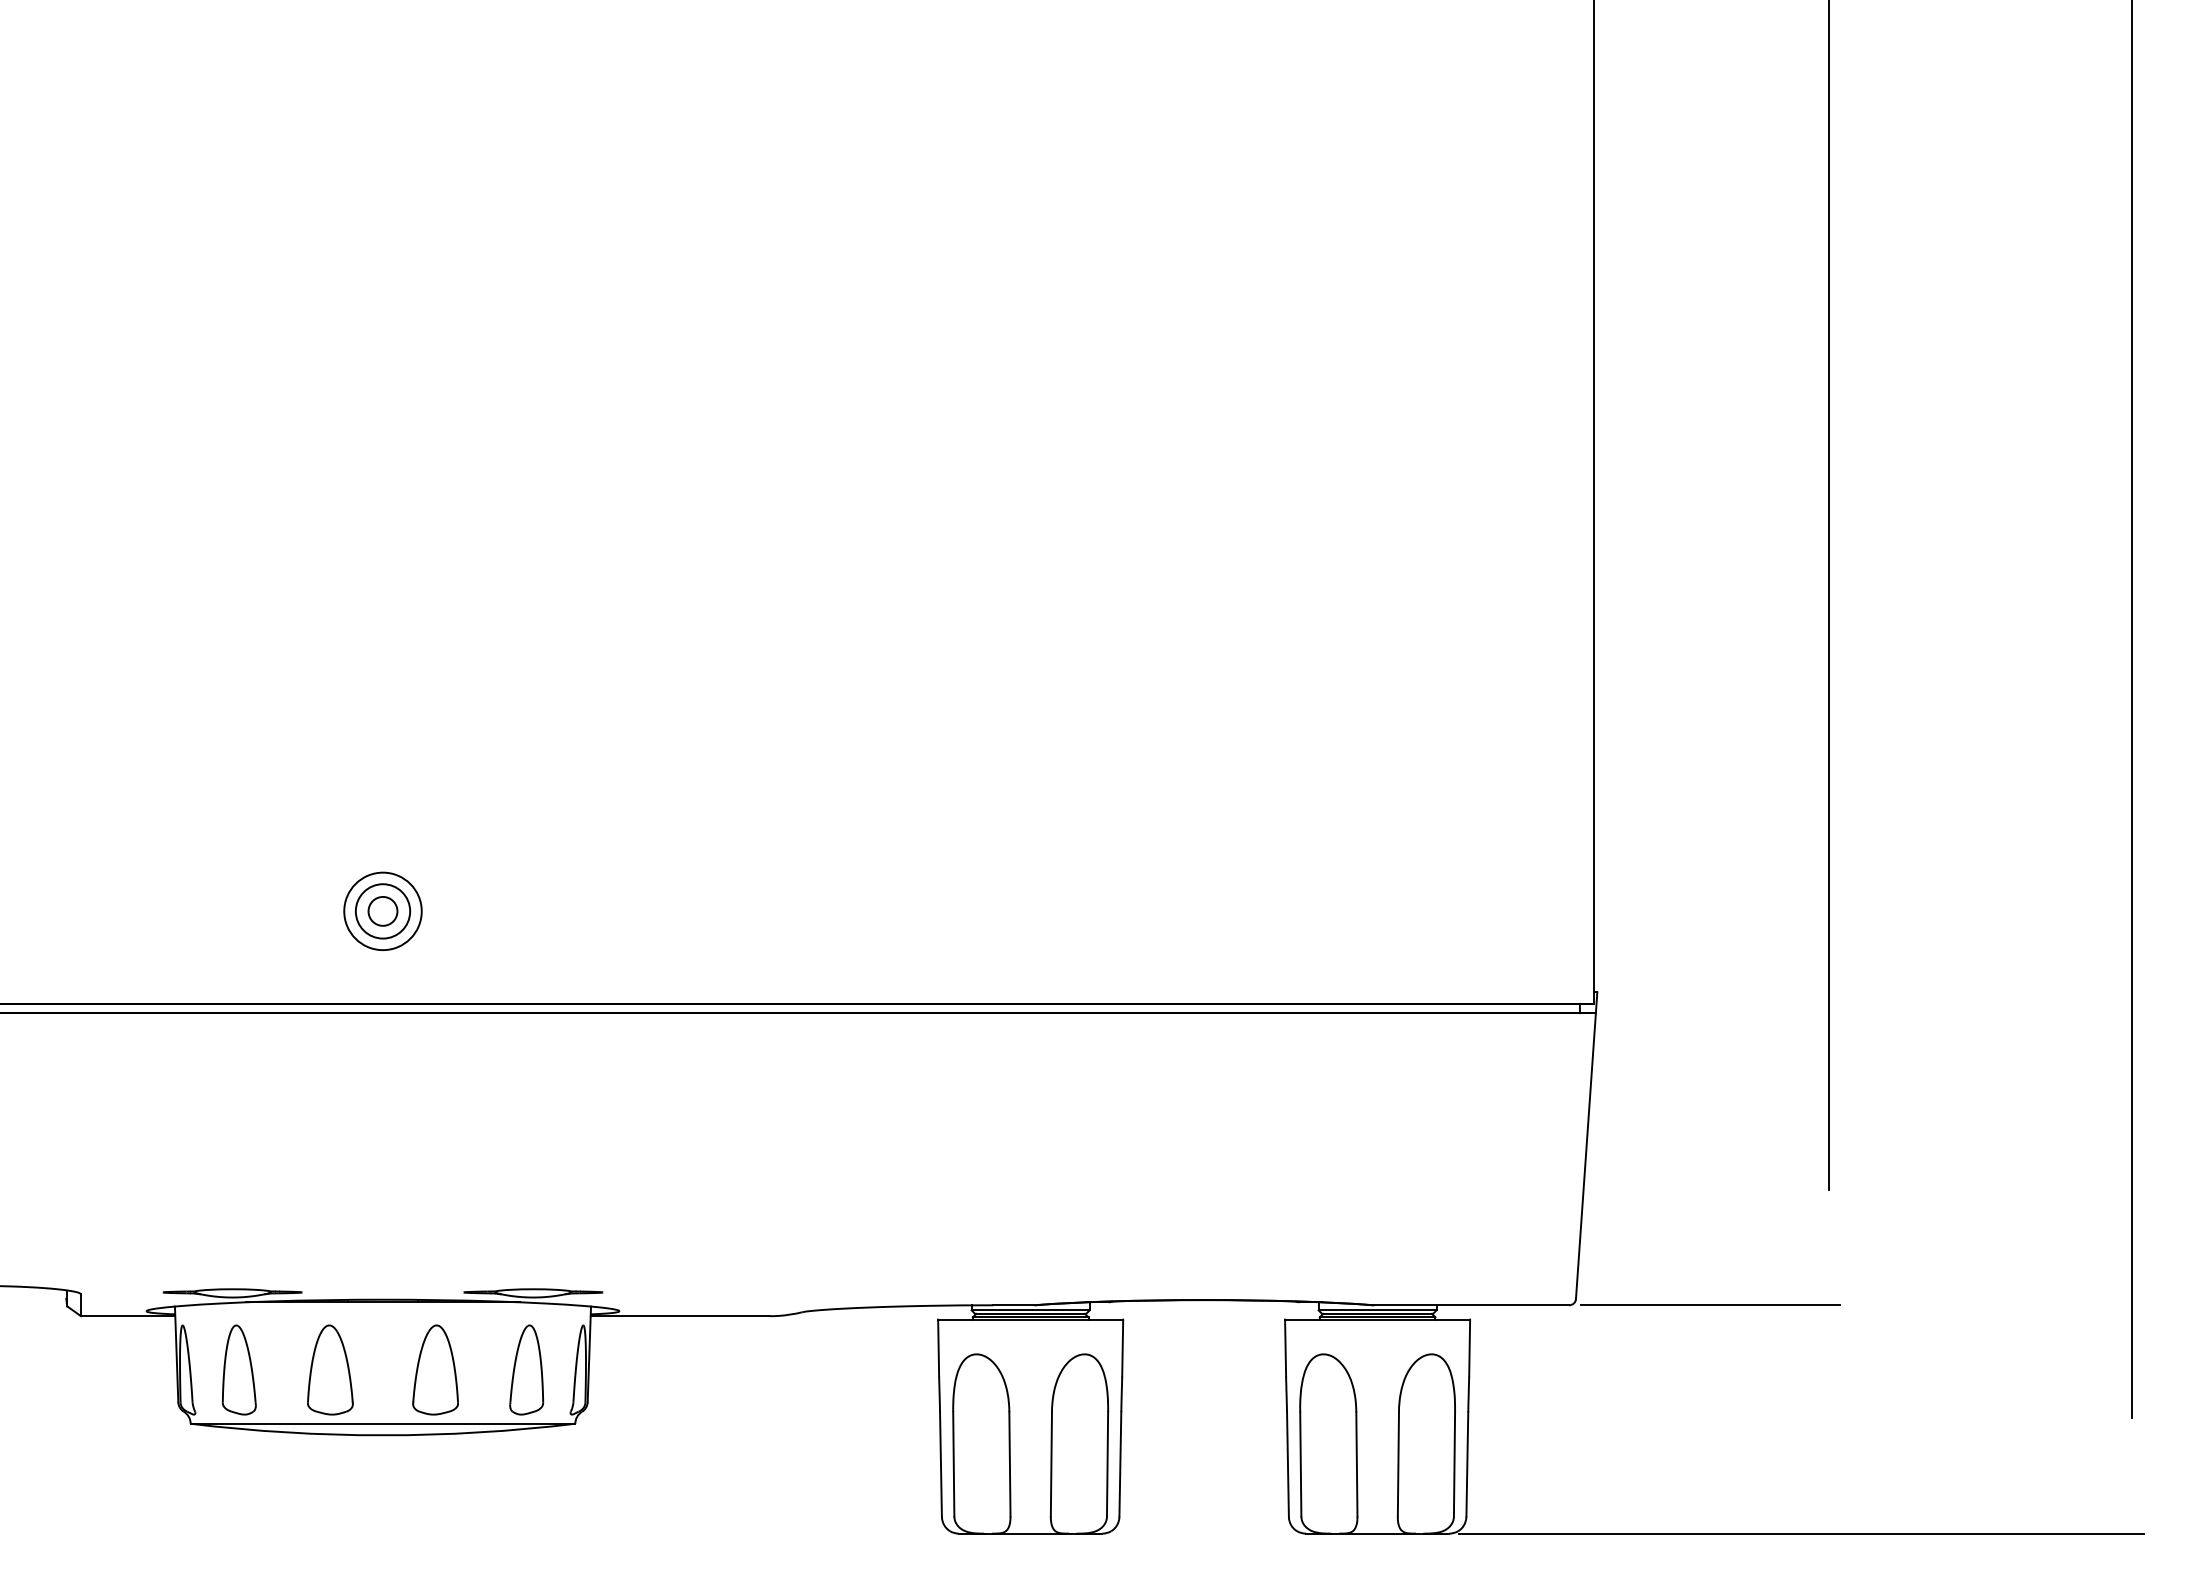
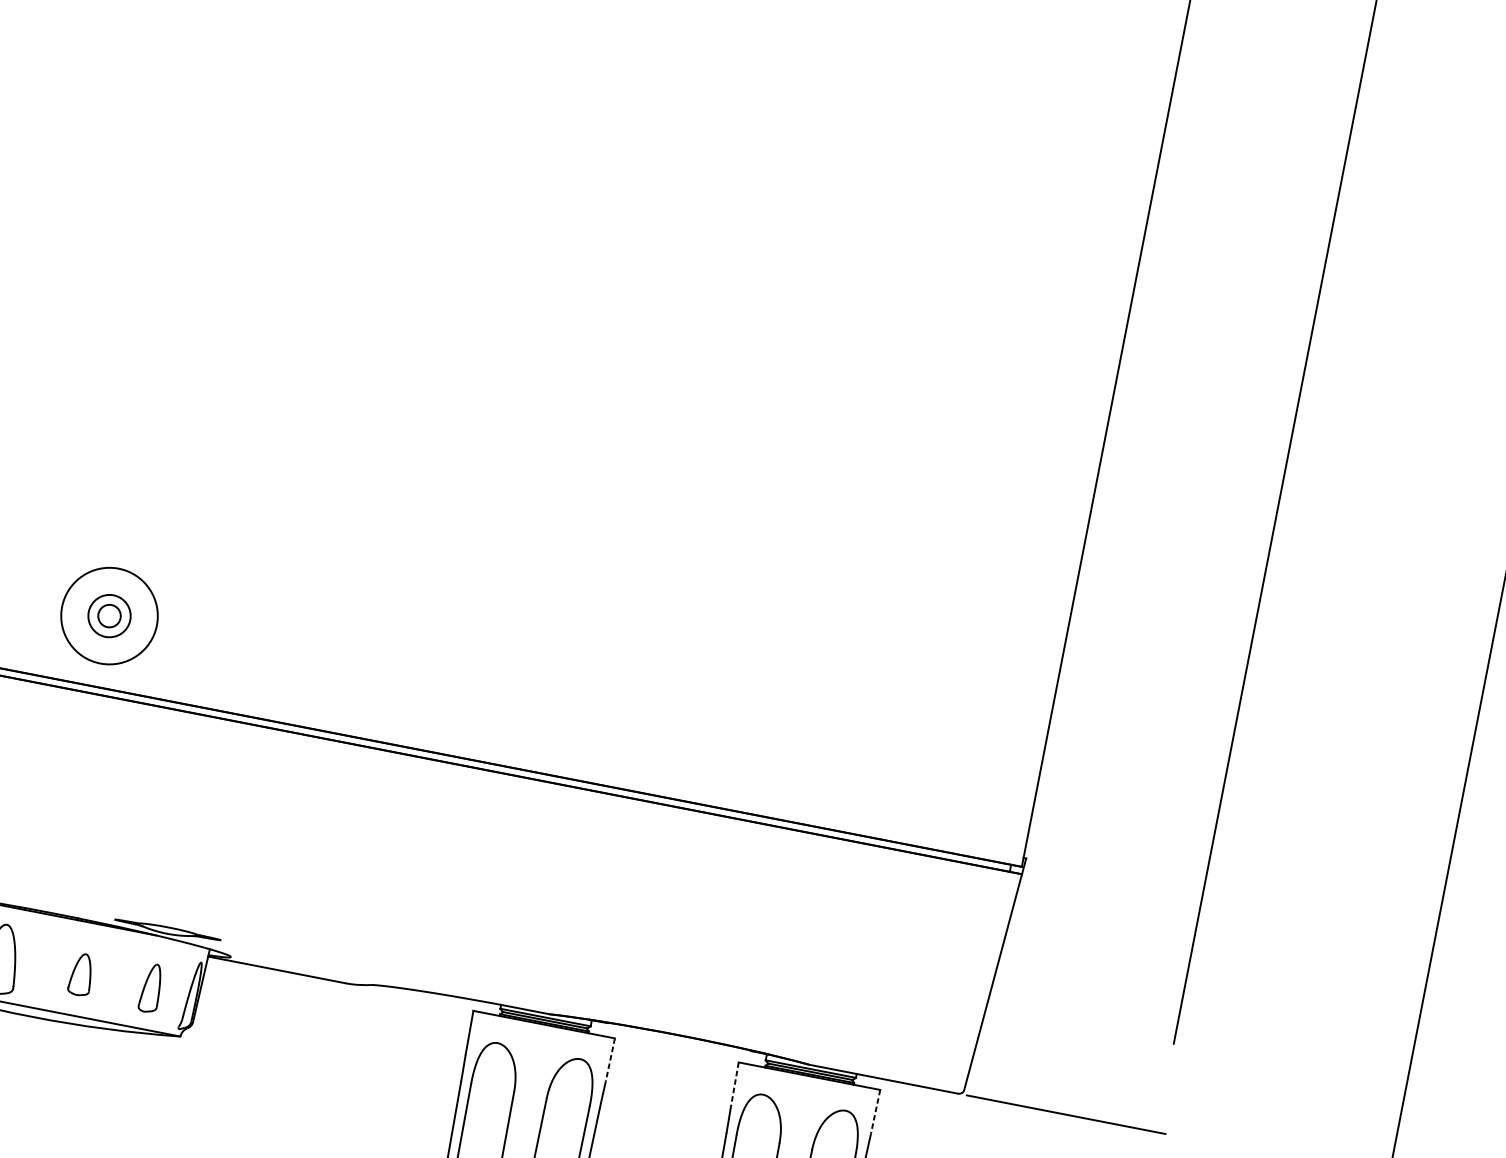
circle: (382, 911) -> (109, 616), size x1.6
line: (1122, 1348) -> (610, 1060), solid -> dashed
line: (1285, 1348) -> (734, 1084), solid -> dashed
line: (1469, 1348) -> (875, 1111), solid -> dashed
part: (435, 1369) -> (81, 974), size x0.6
part: (526, 1369) -> (151, 987), size x0.7

